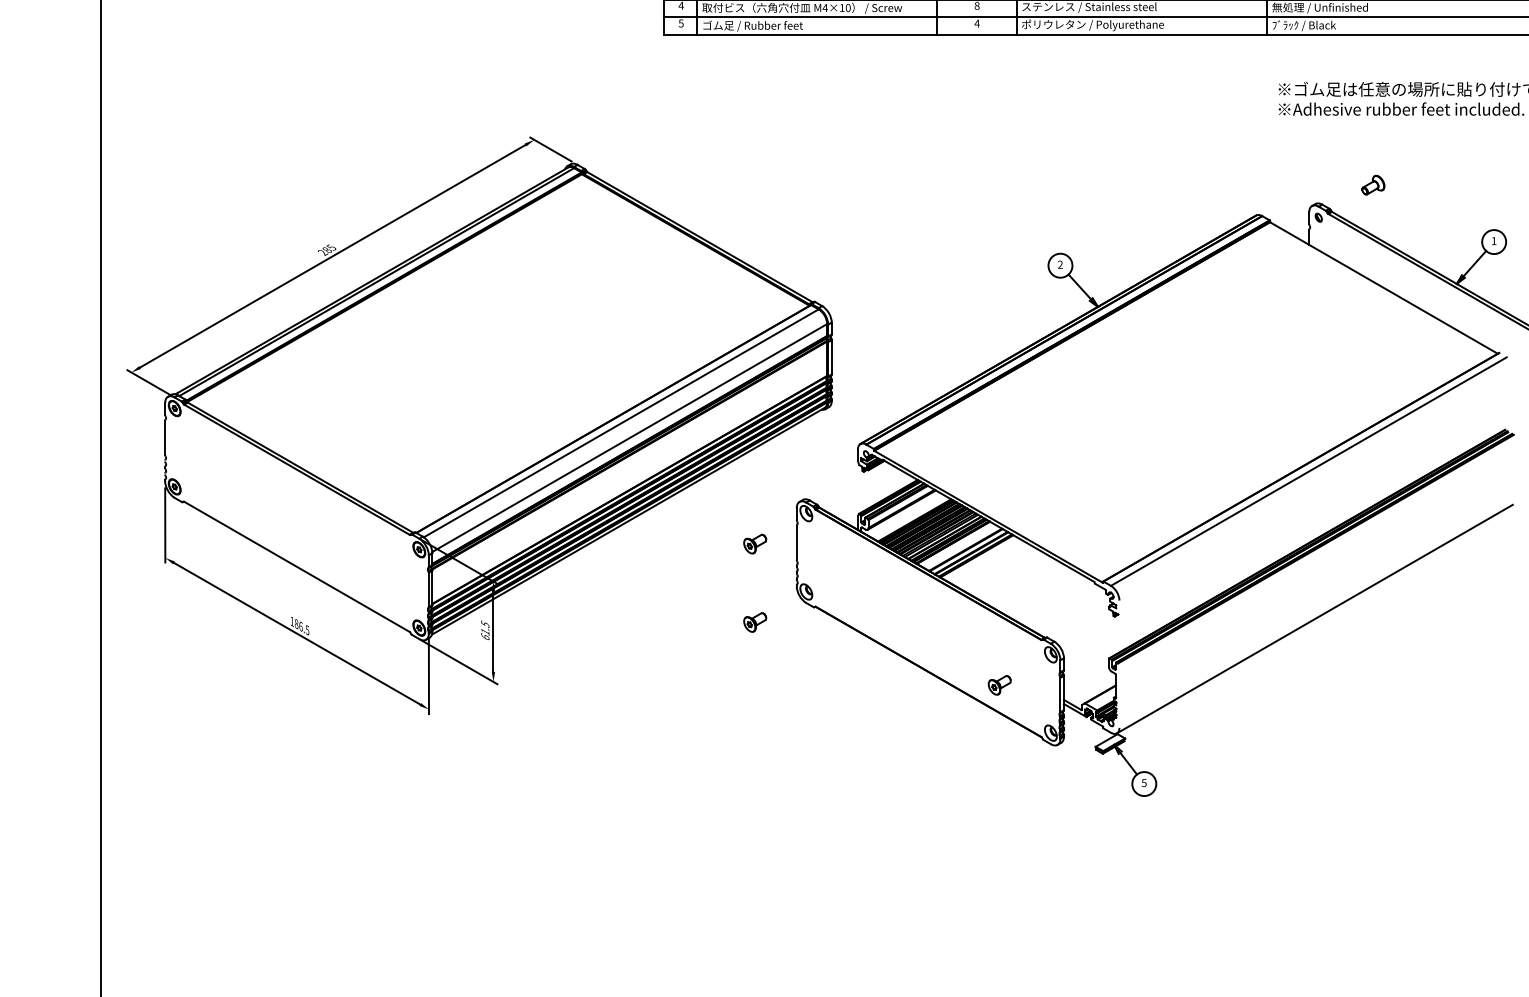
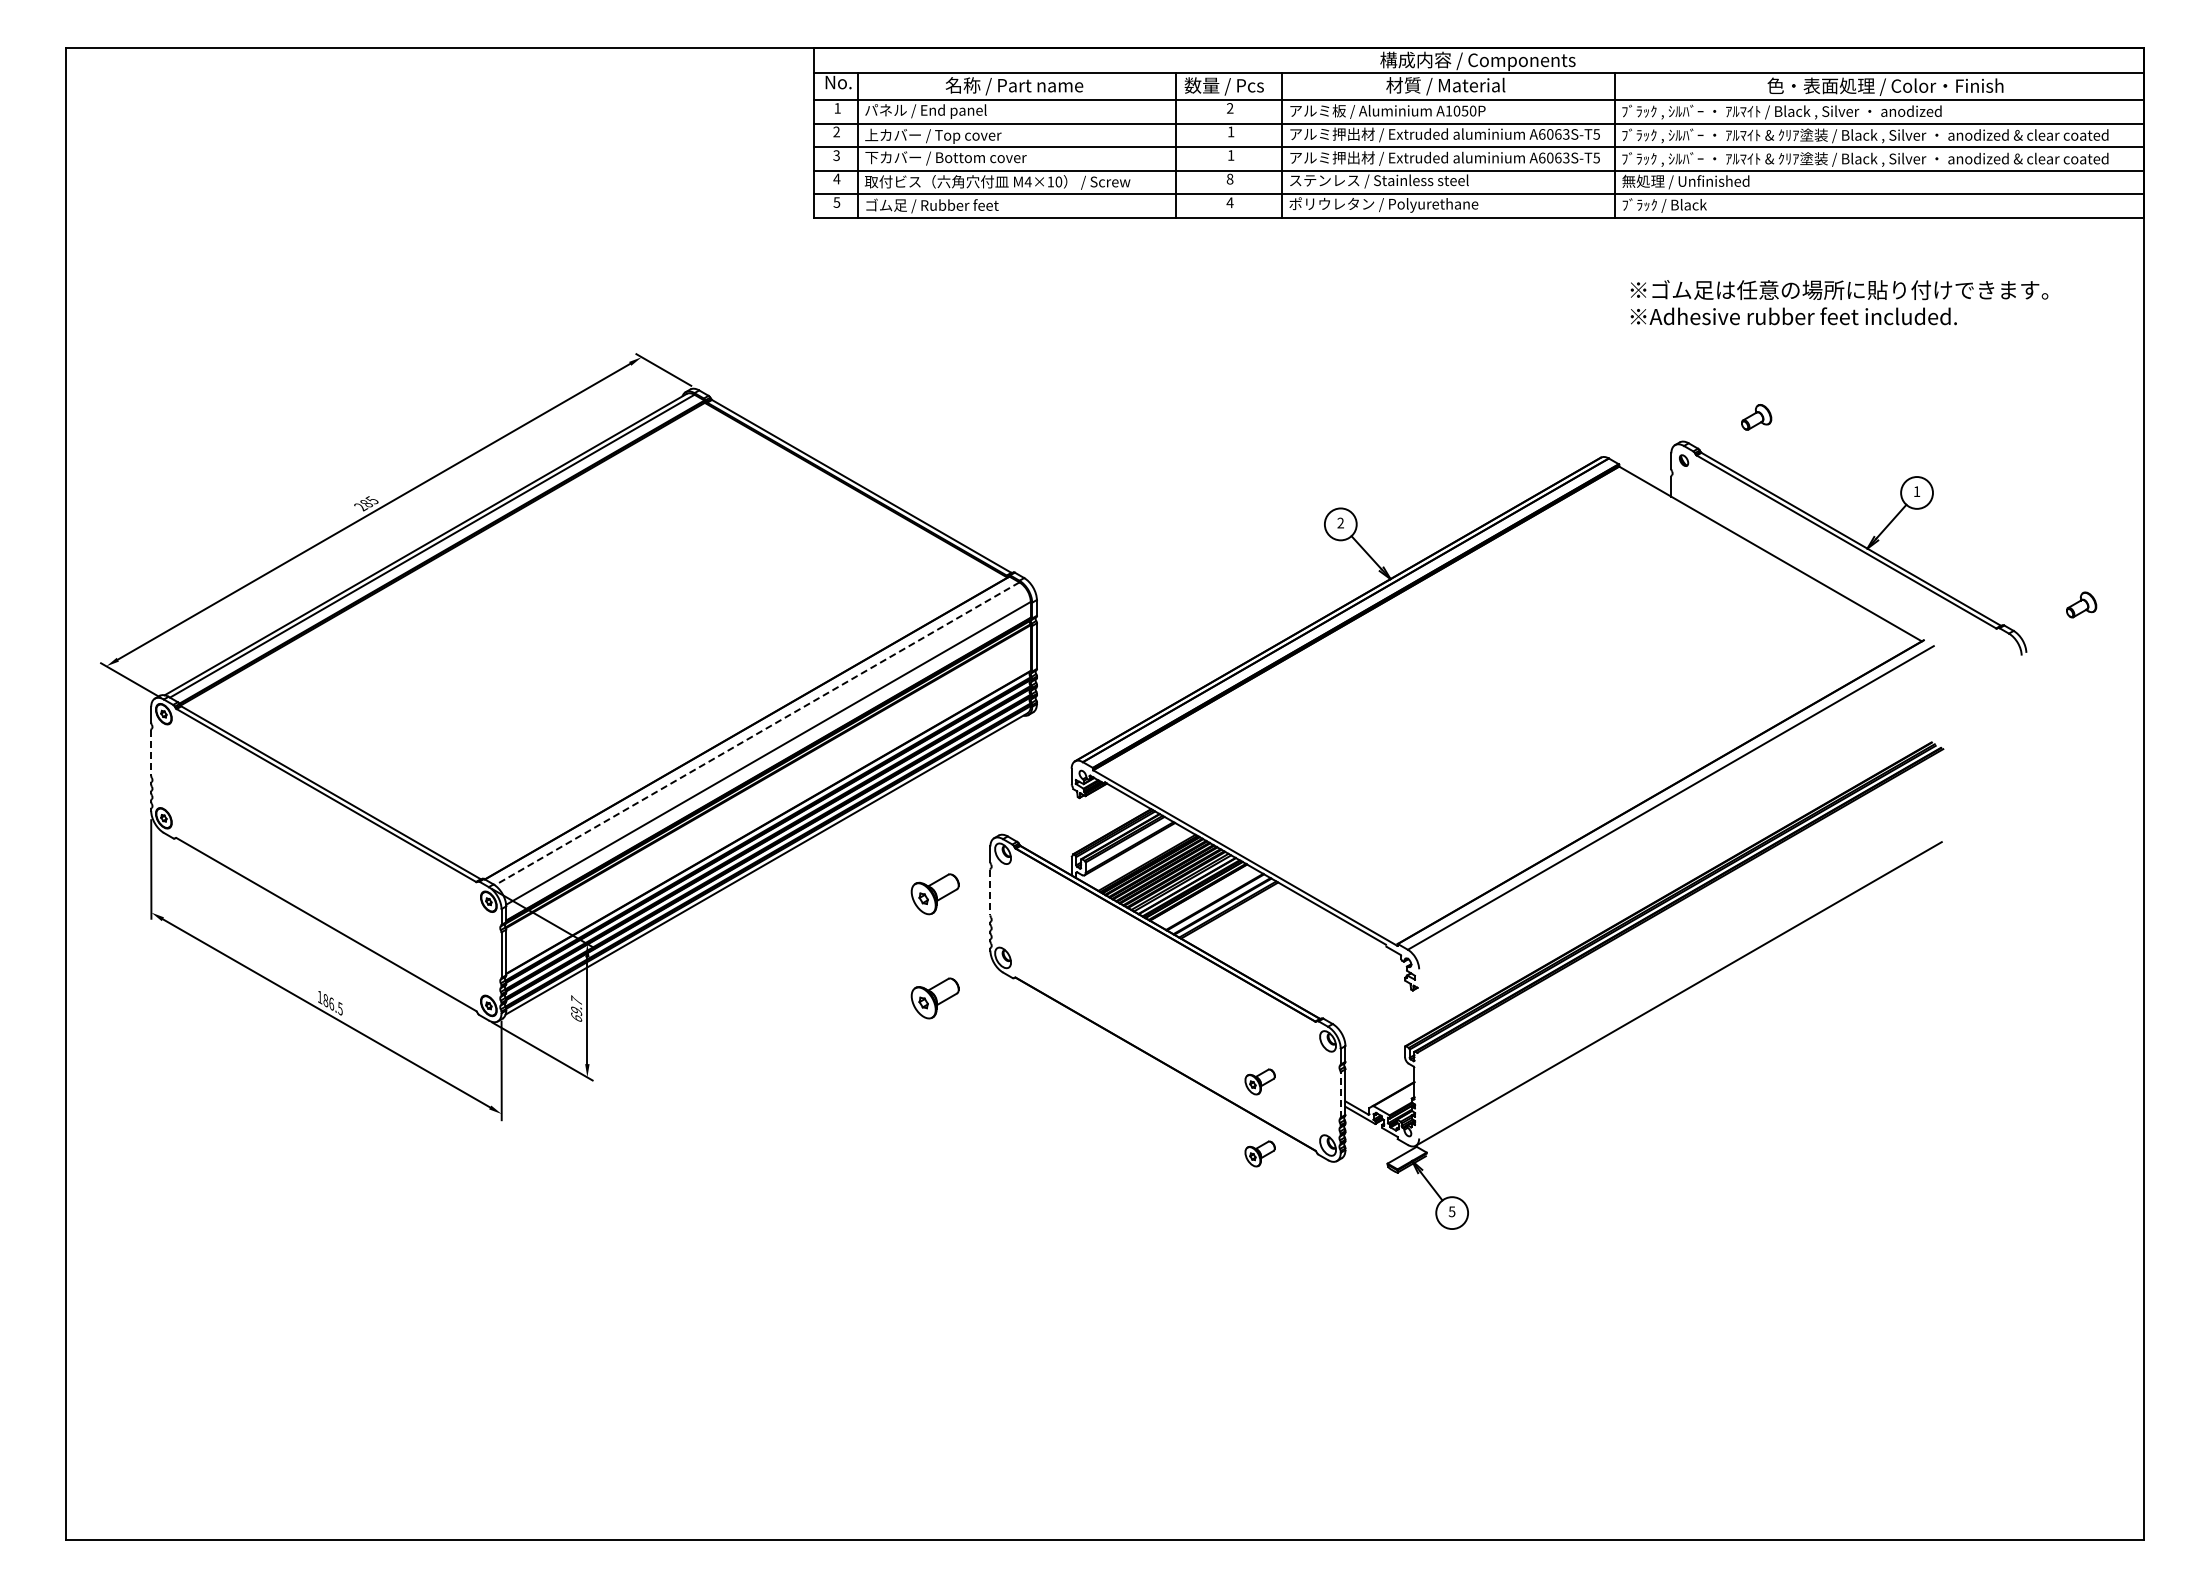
line: (621, 423) -> (757, 733), solid -> dashed
line: (165, 437) -> (151, 752), solid -> dashed
line: (796, 542) -> (990, 892), solid -> dashed
part: (754, 544) -> (934, 894), size x1.6
part: (754, 622) -> (934, 998), size x1.6
text: (485, 627) -> (576, 1005), 61.5 -> 69.7
line: (1060, 694) -> (1340, 1094), solid -> dashed
part: (999, 739) -> (1259, 1153), added

